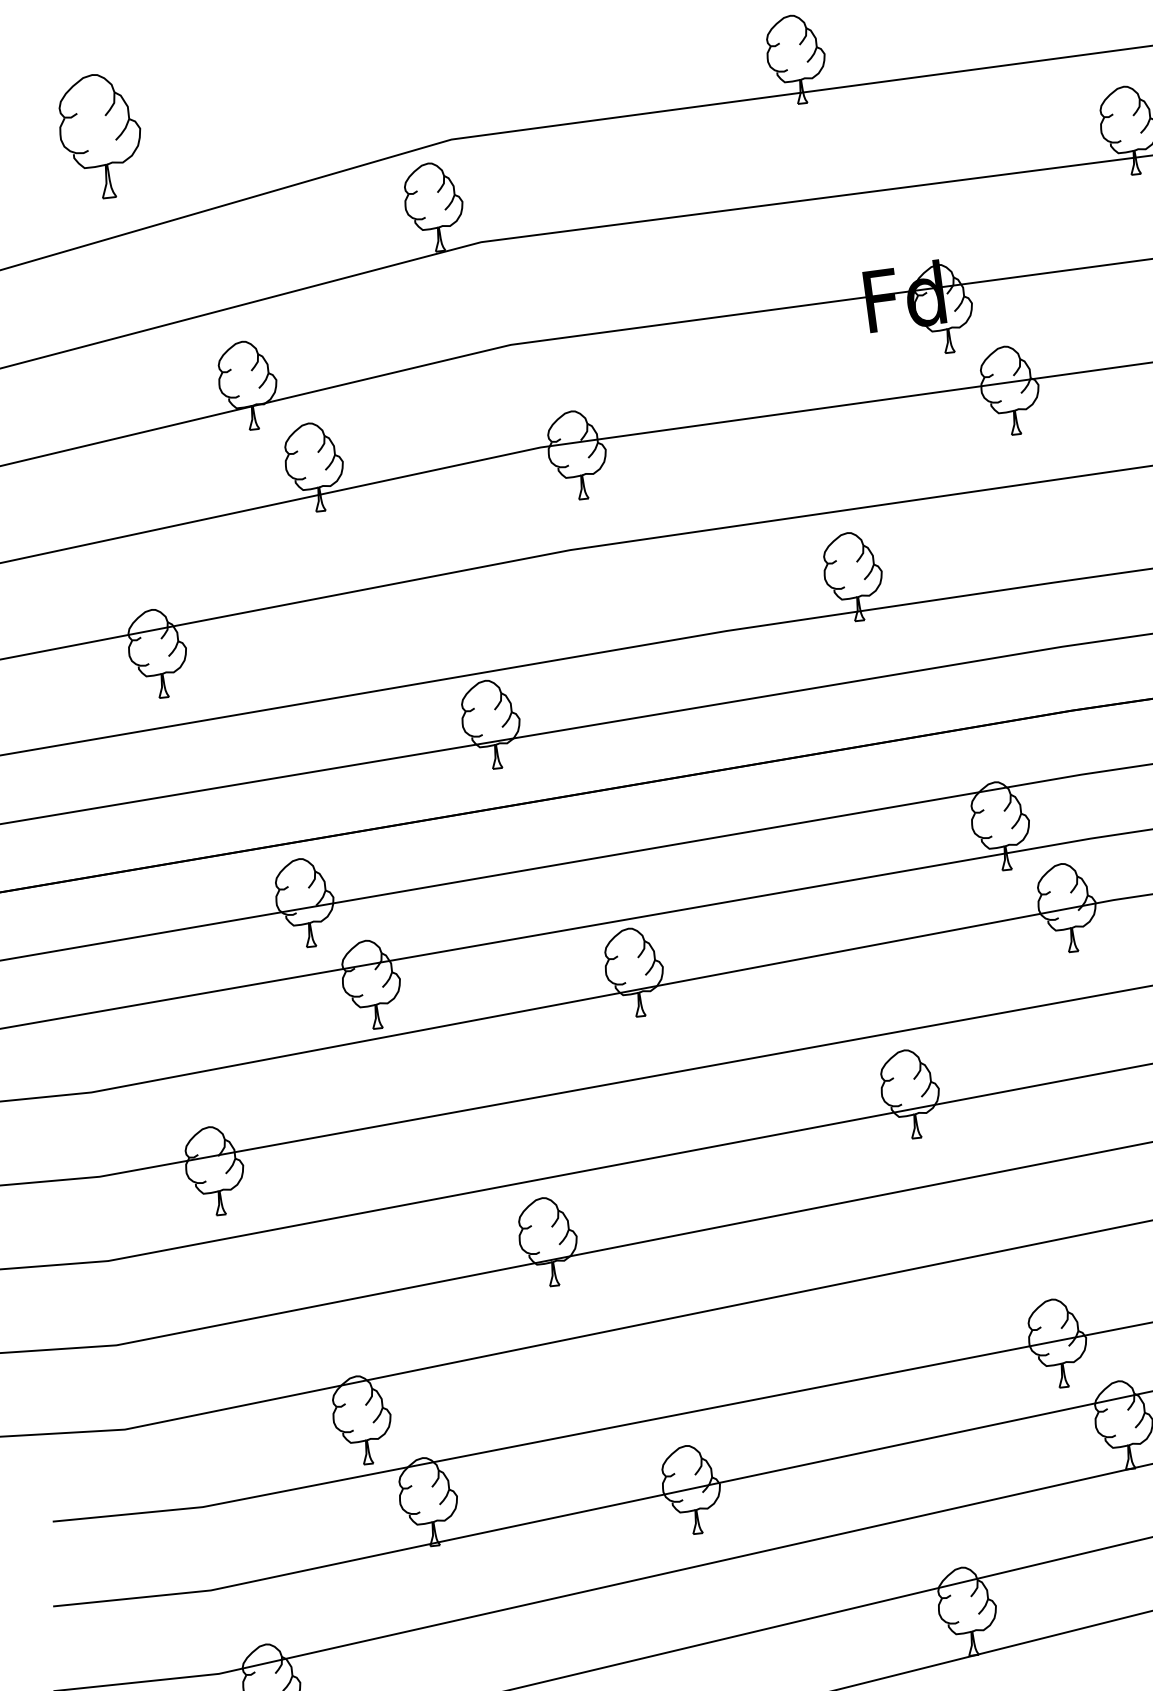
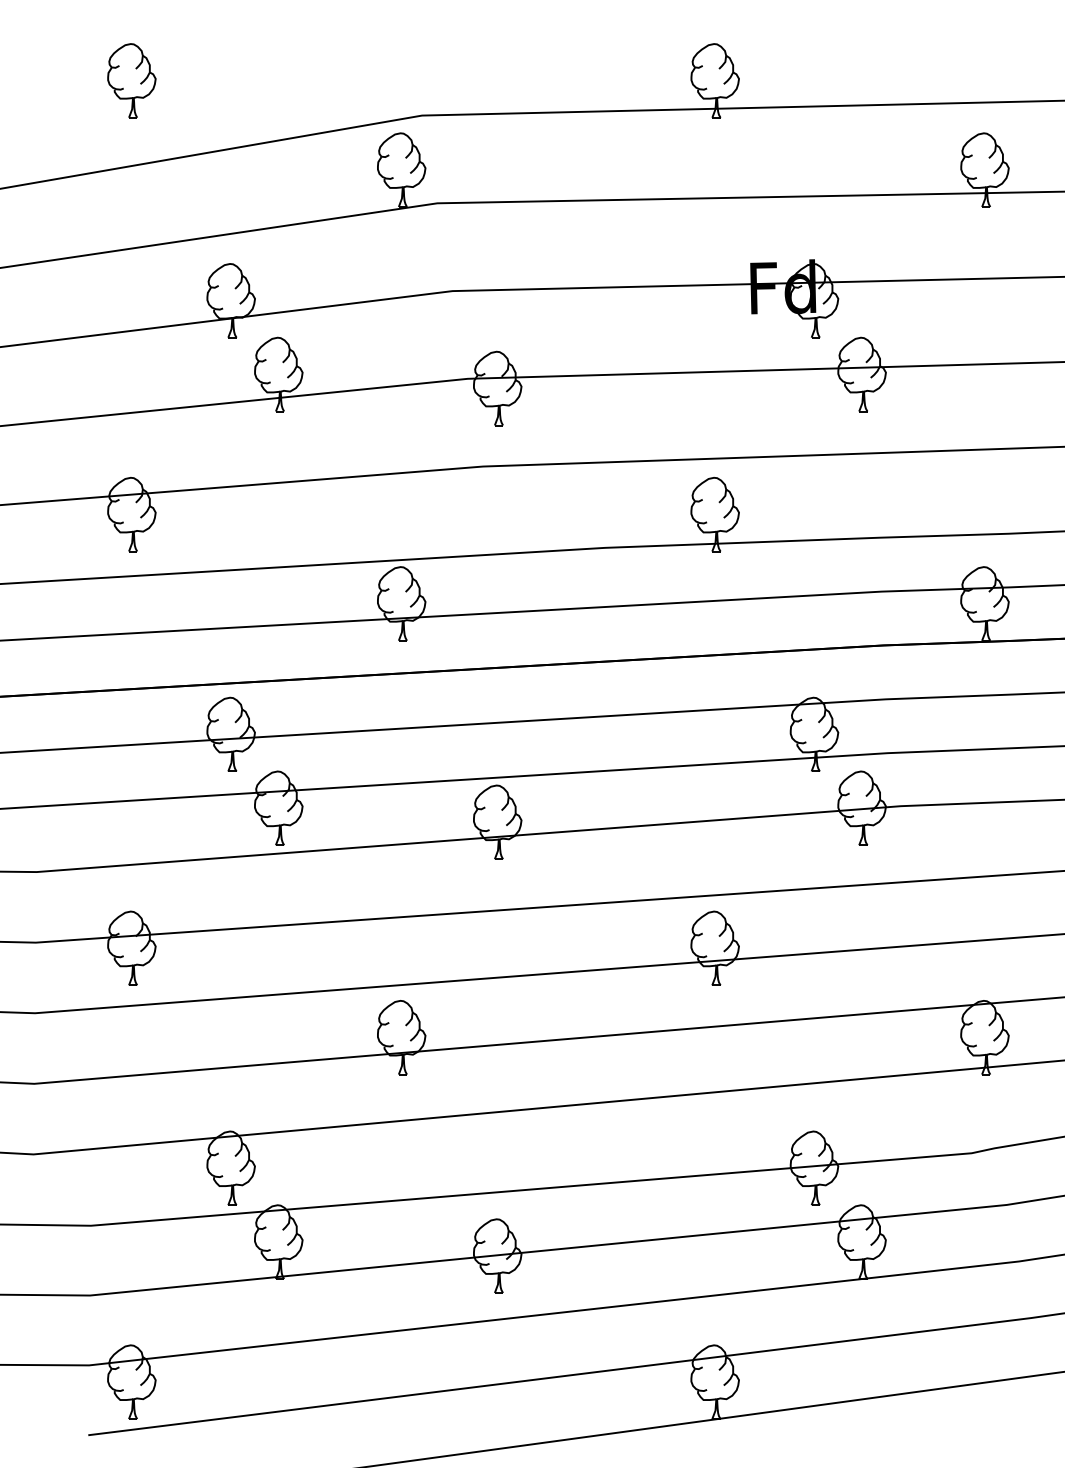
part: (100, 135) -> (131, 80), size x0.71

